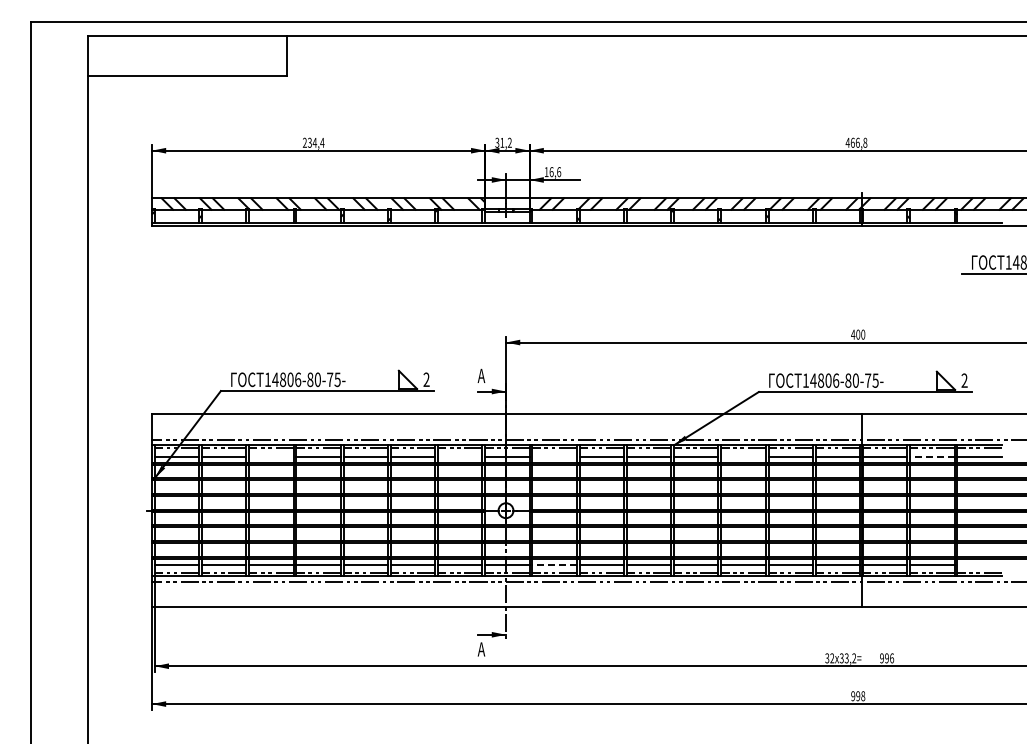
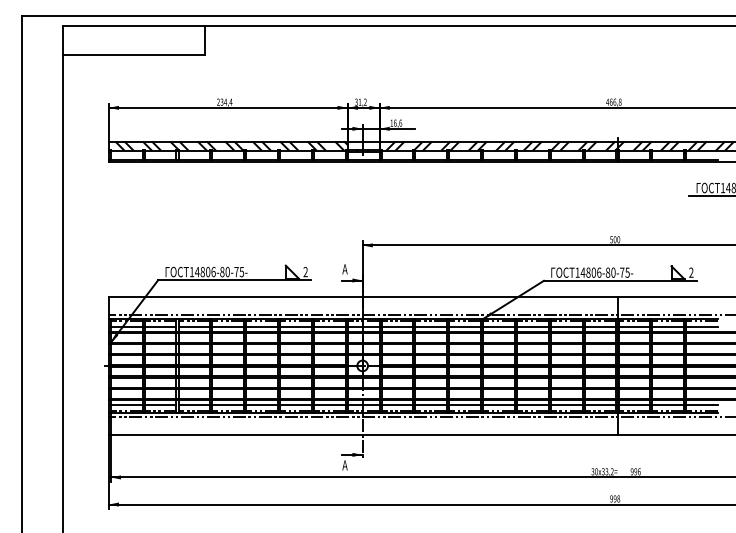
text: (853, 334) -> (611, 239), 400 -> 500
line: (271, 456) -> (194, 327), added
line: (460, 456) -> (330, 327), added
line: (554, 456) -> (397, 327), added
line: (743, 456) -> (532, 327), added
line: (931, 456) -> (667, 327), dashed -> solid
line: (554, 564) -> (397, 404), dashed -> solid
line: (979, 564) -> (702, 404), added
text: (832, 658) -> (596, 471), 32 -> 30

